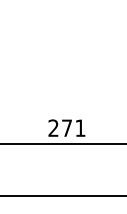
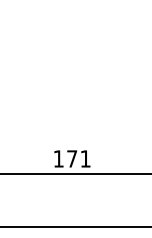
text: (53, 127) -> (58, 158), 271 -> 171

